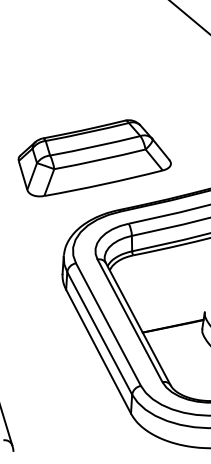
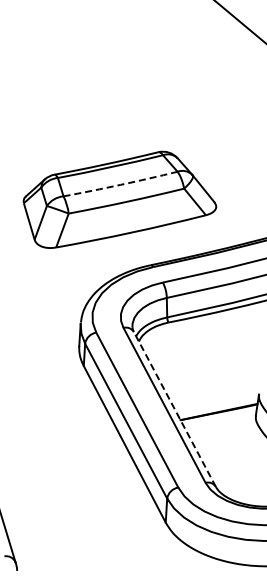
arc: (95, 146) -> (120, 184), solid -> dashed
line: (137, 324) -> (174, 409), solid -> dashed

